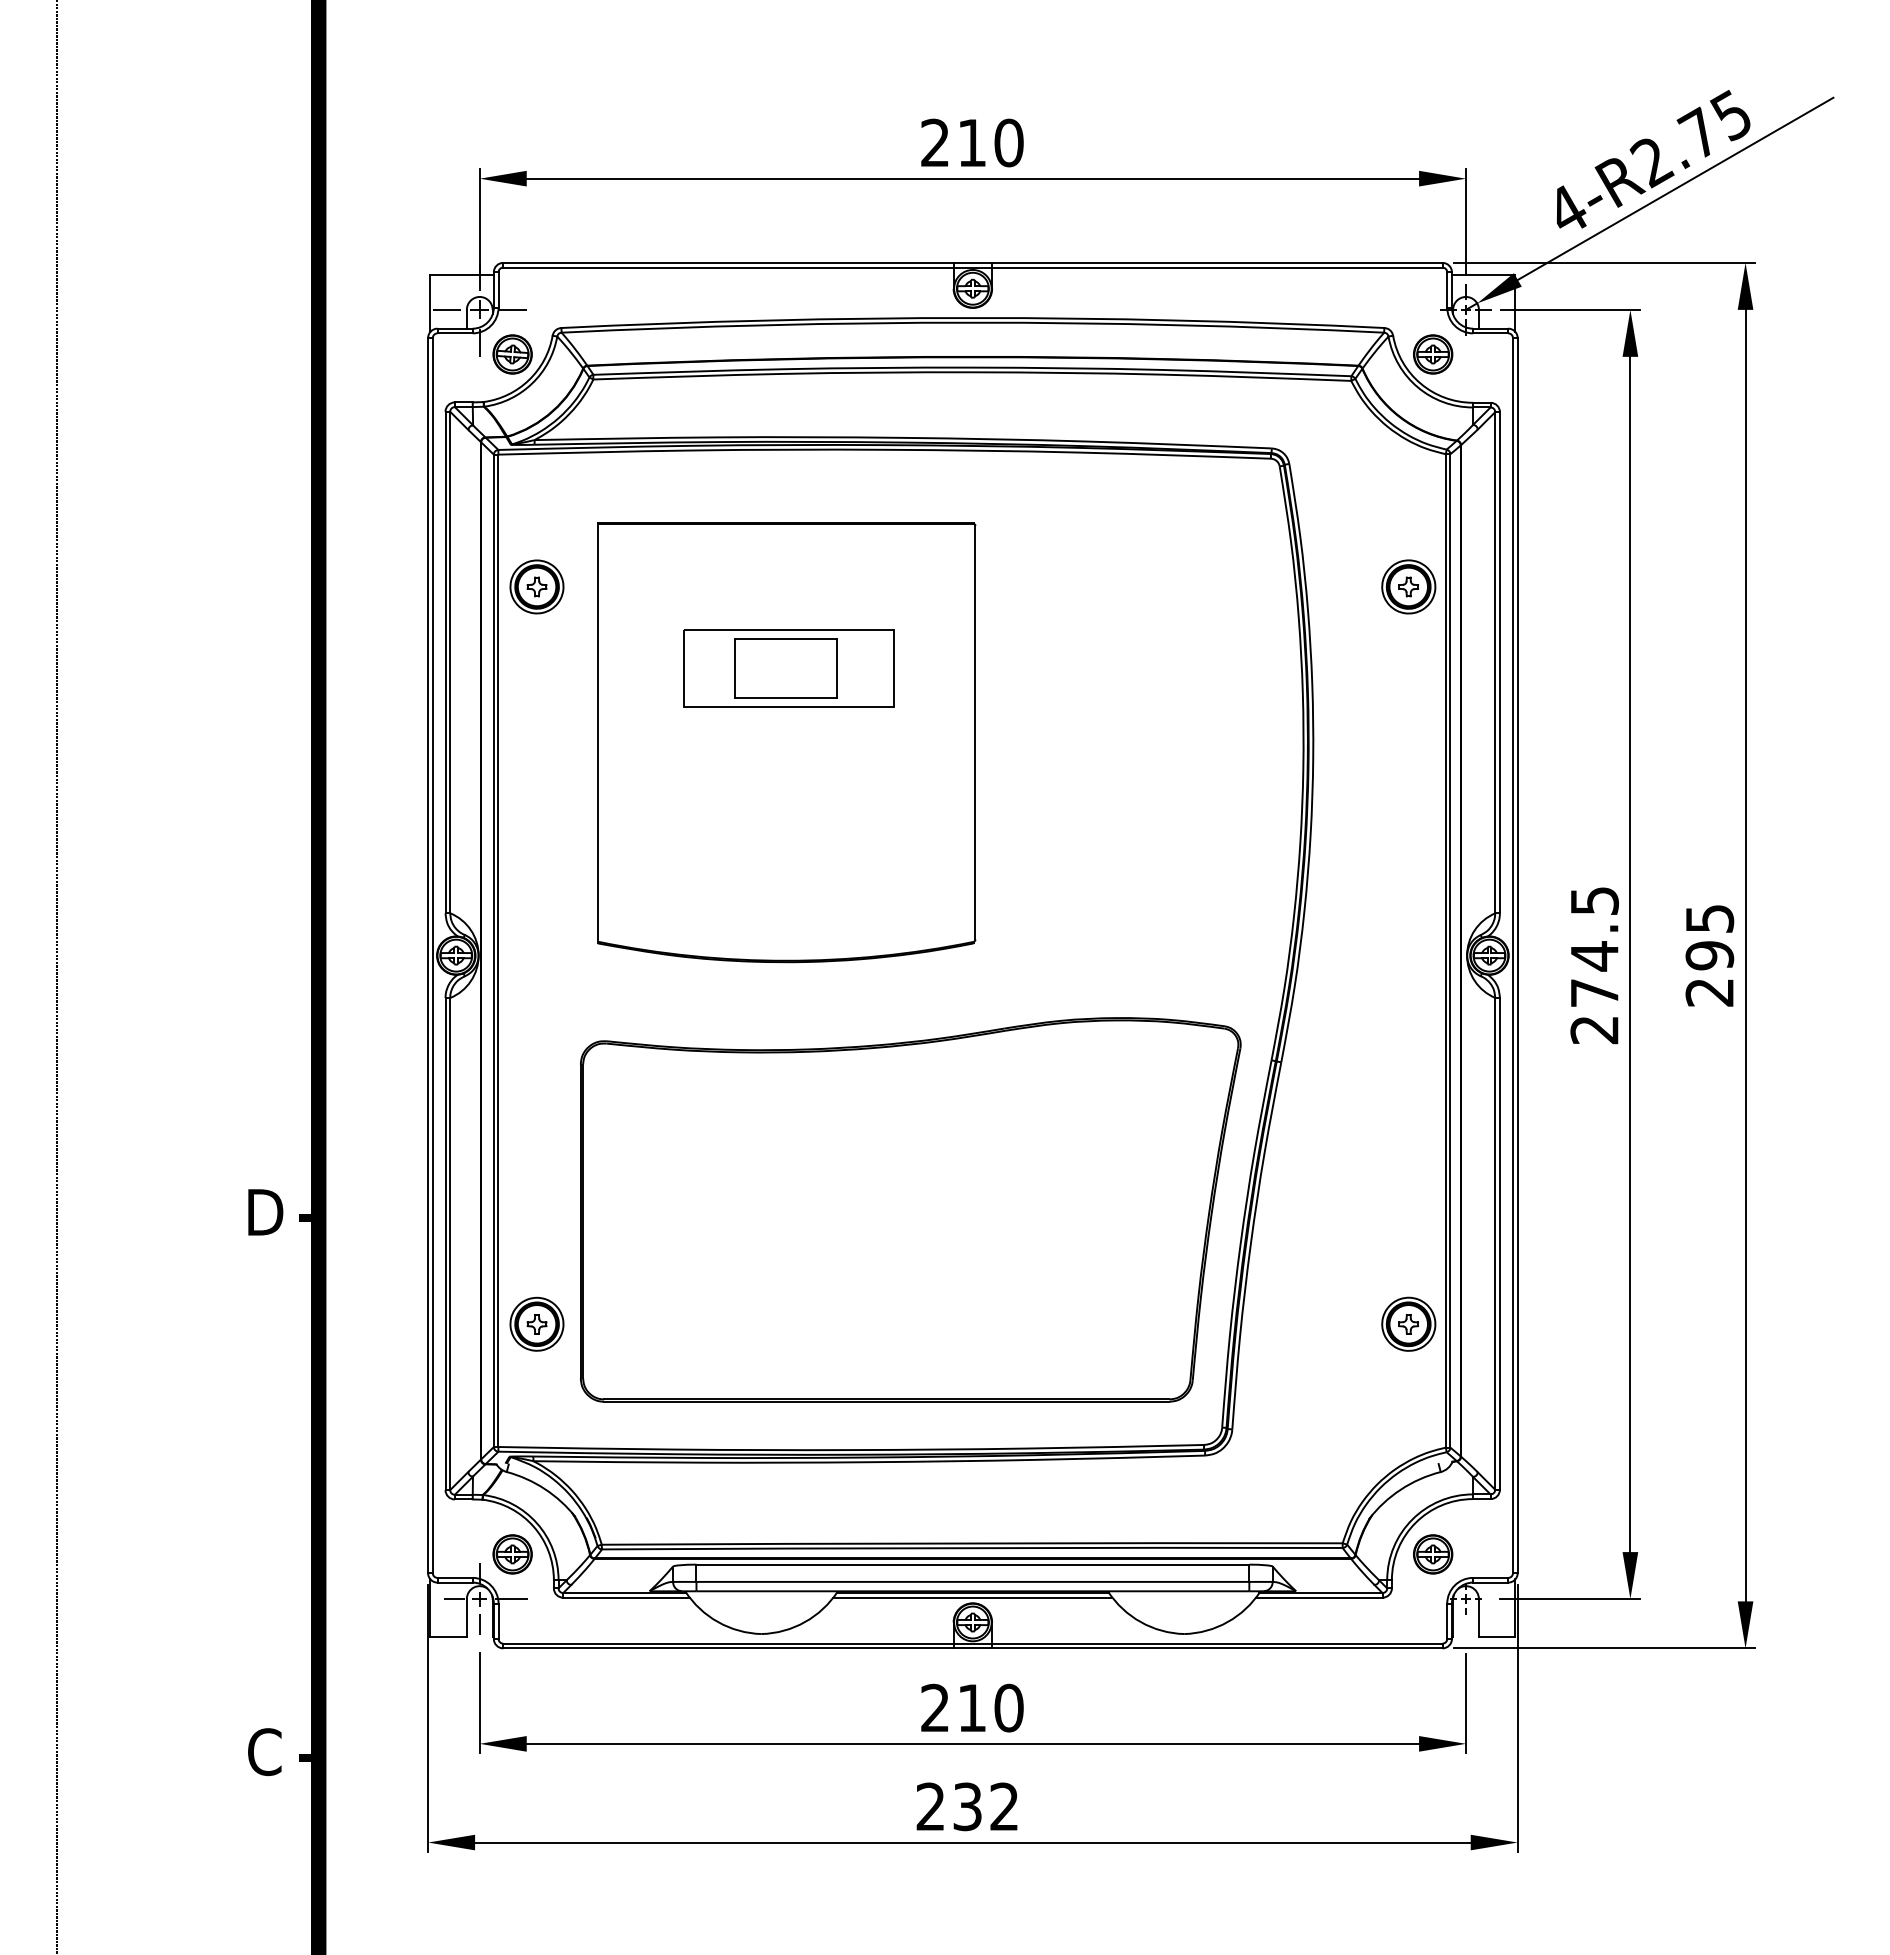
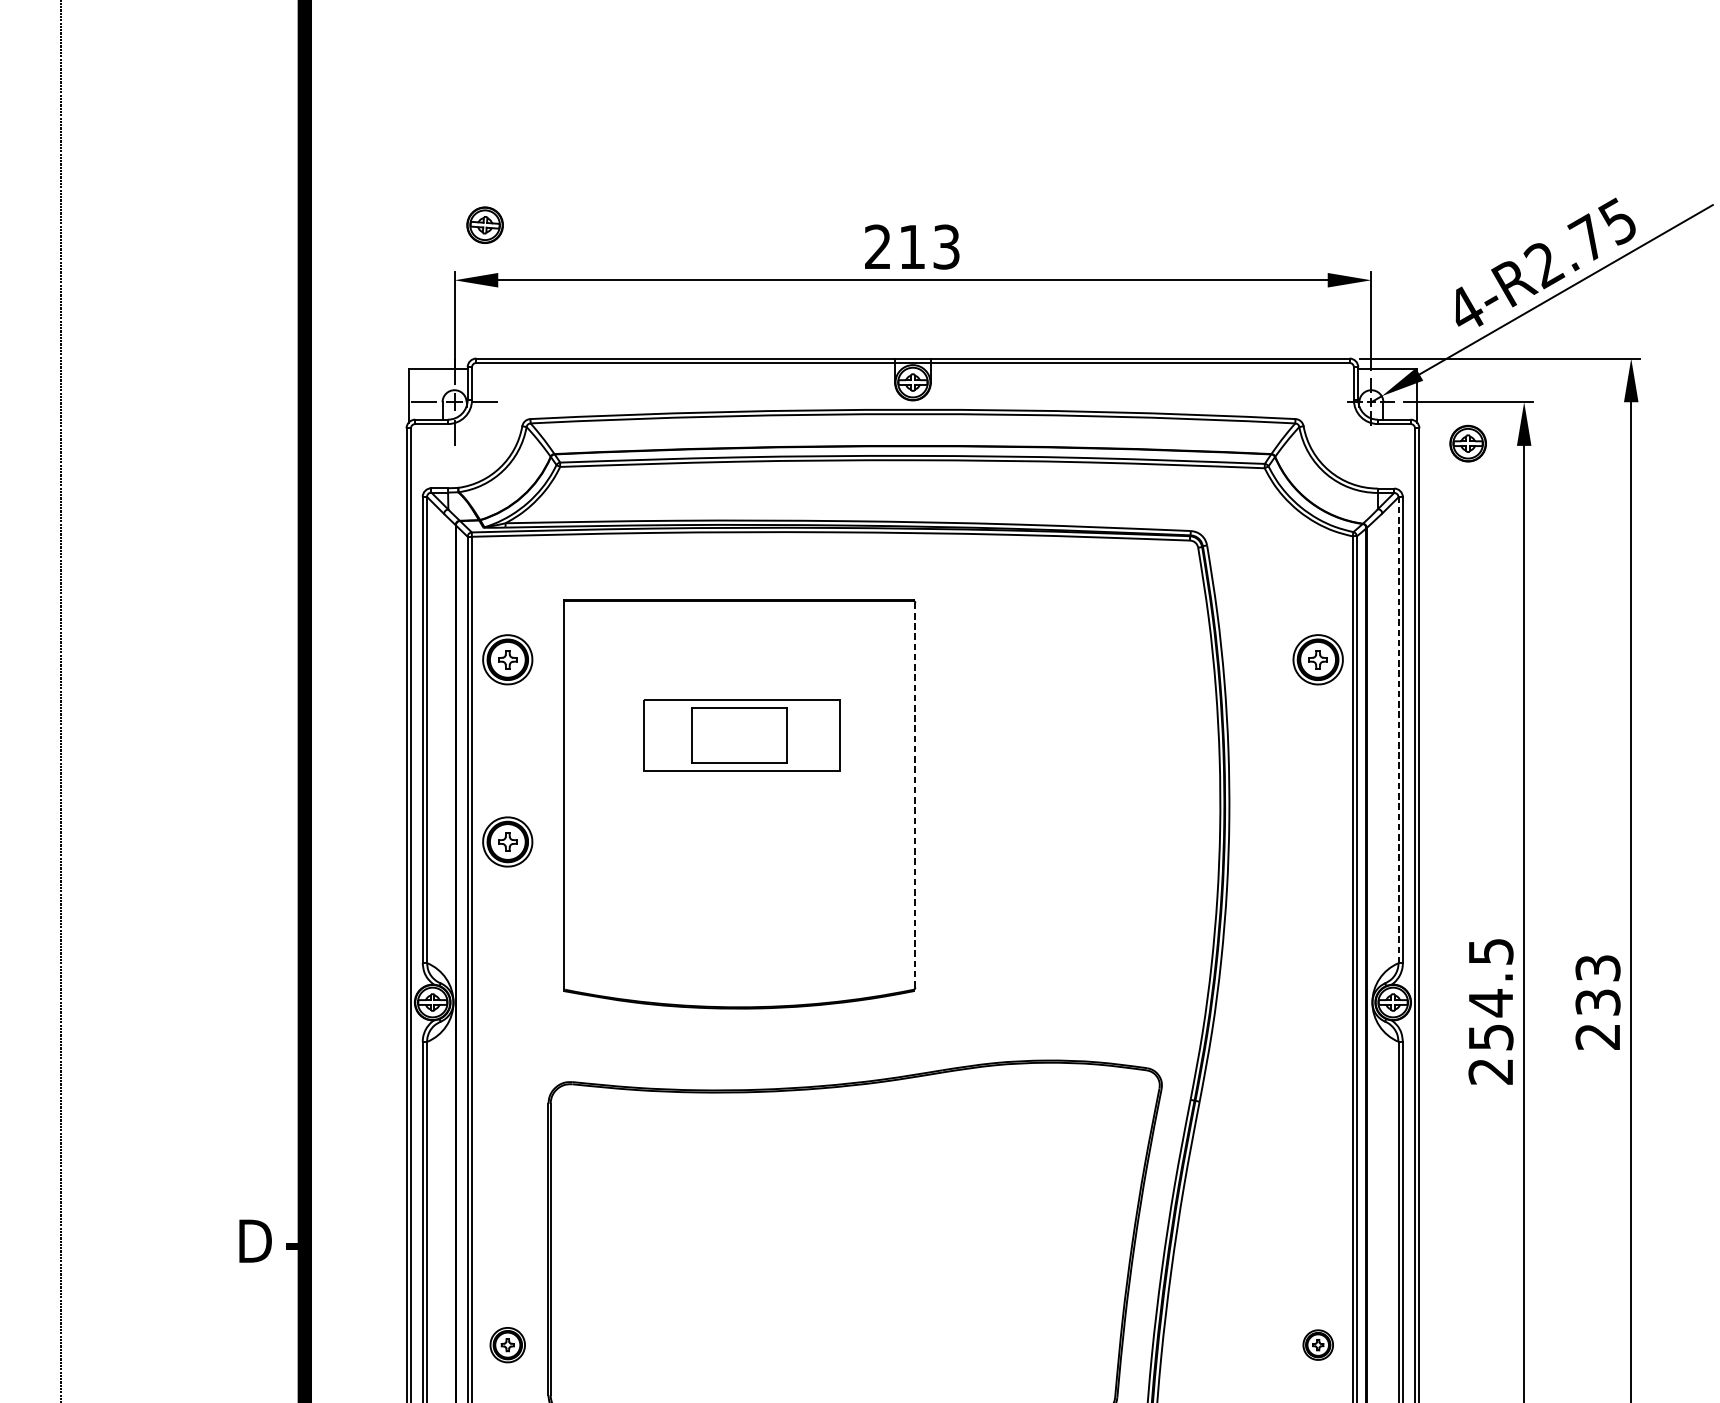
text: (1008, 142) -> (946, 246), 210 -> 213
part: (512, 354) -> (484, 225), moved
part: (1433, 354) -> (1468, 443), moved
line: (1495, 662) -> (1398, 730), solid -> dashed
line: (975, 732) -> (915, 795), solid -> dashed
part: (536, 782) -> (507, 841), added
text: (1709, 937) -> (1597, 985), 295 -> 233
text: (1594, 992) -> (1490, 1036), 274.5 -> 254.5
part: (536, 1323) -> (507, 1344), size x0.7
part: (1408, 1323) -> (1317, 1344), size x0.6

